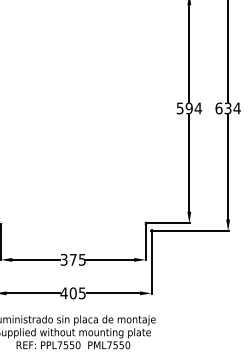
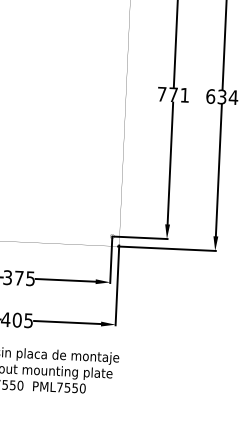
text: (189, 108) -> (173, 94), 594 -> 771

